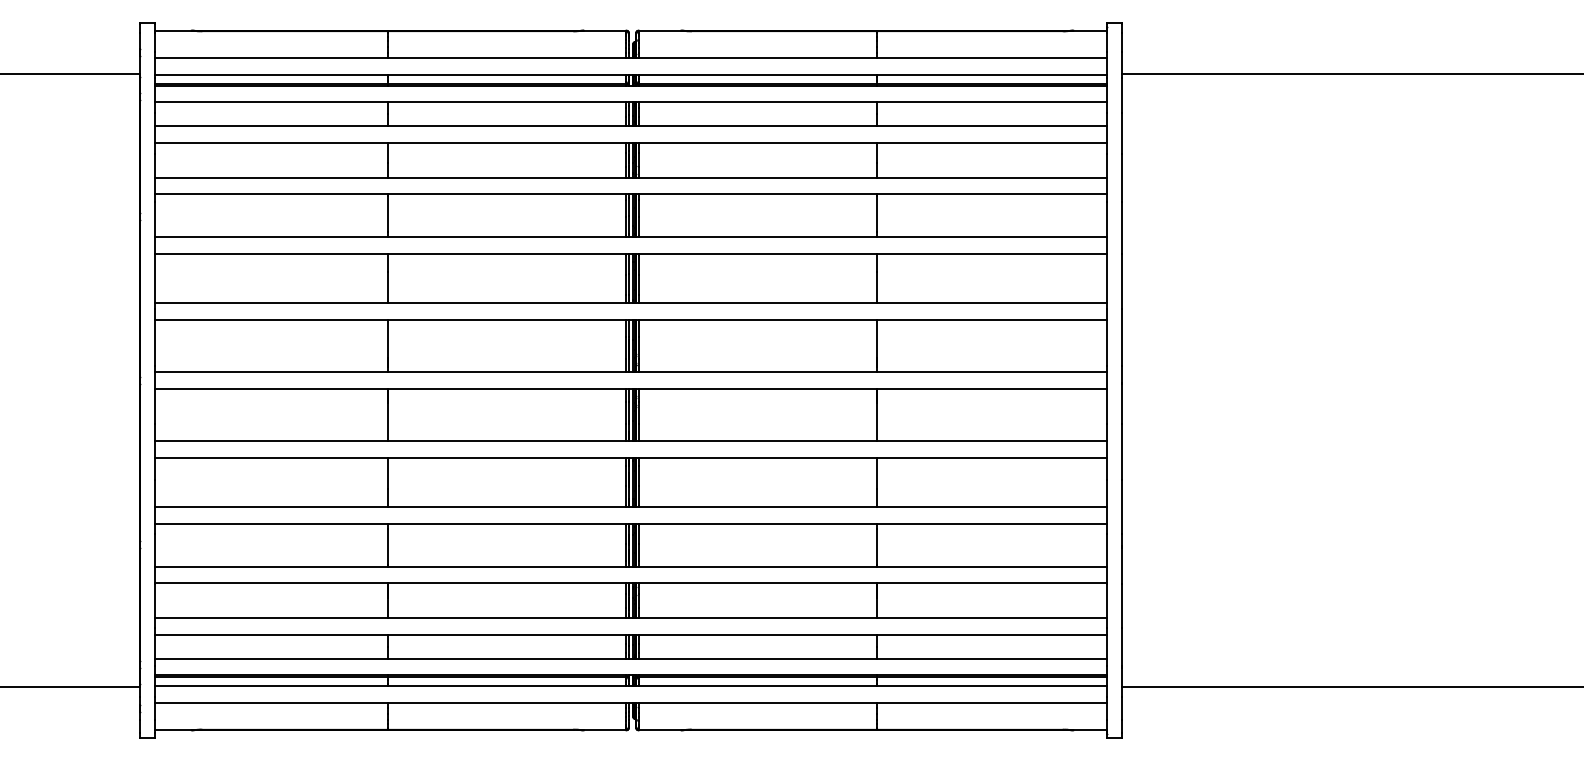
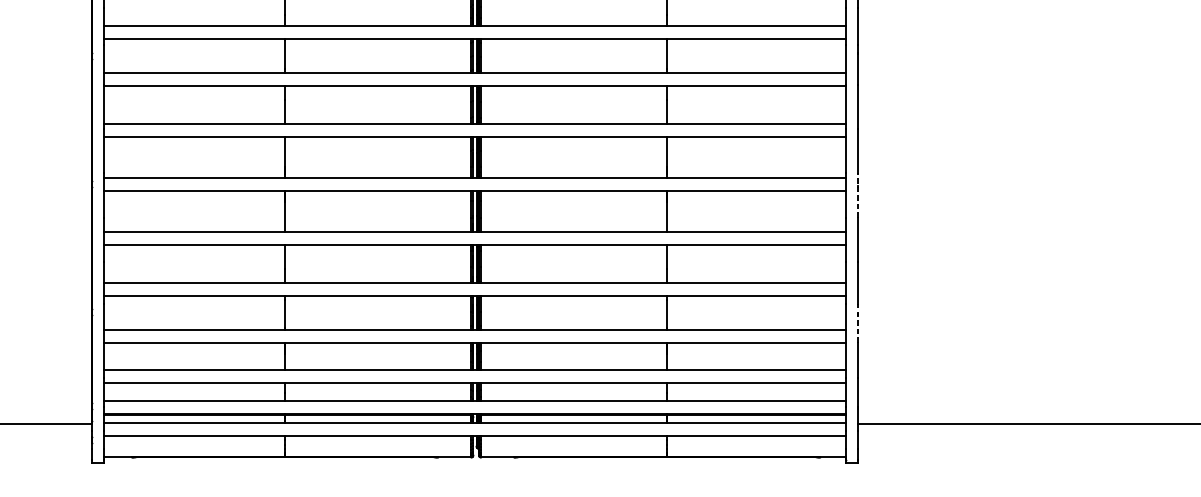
line: (1122, 394) -> (858, 195), solid -> dashed
line: (1122, 558) -> (858, 323), solid -> dashed

